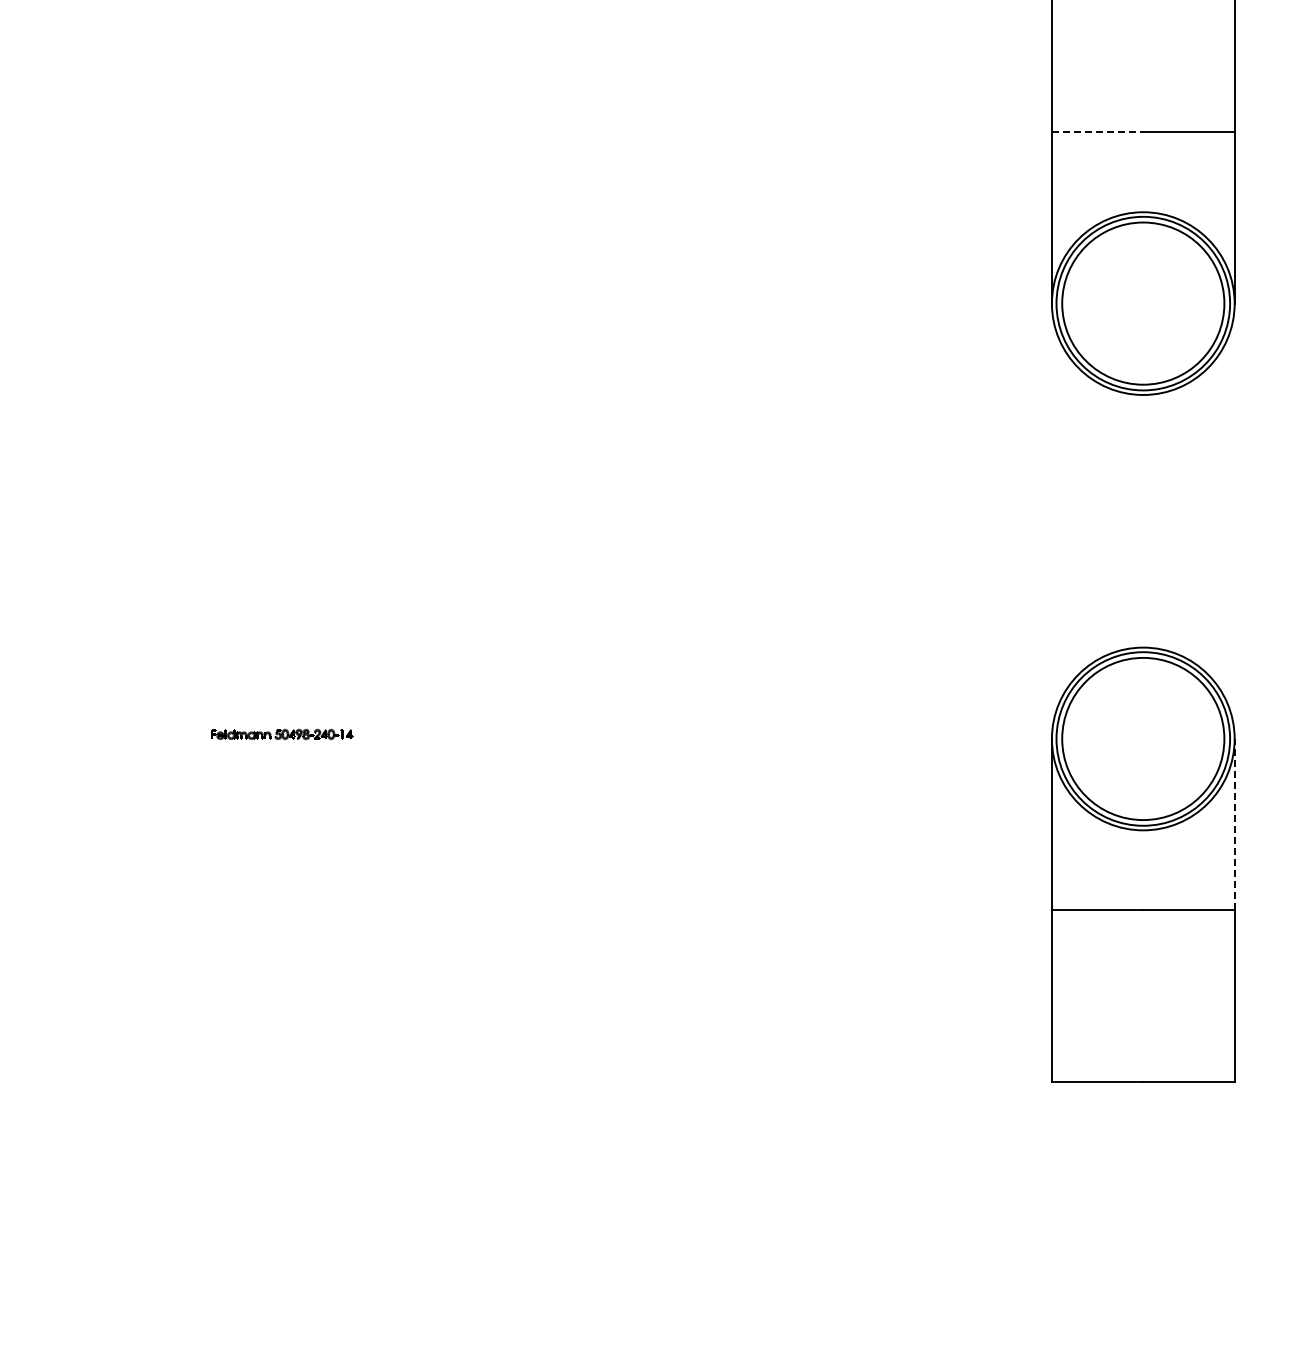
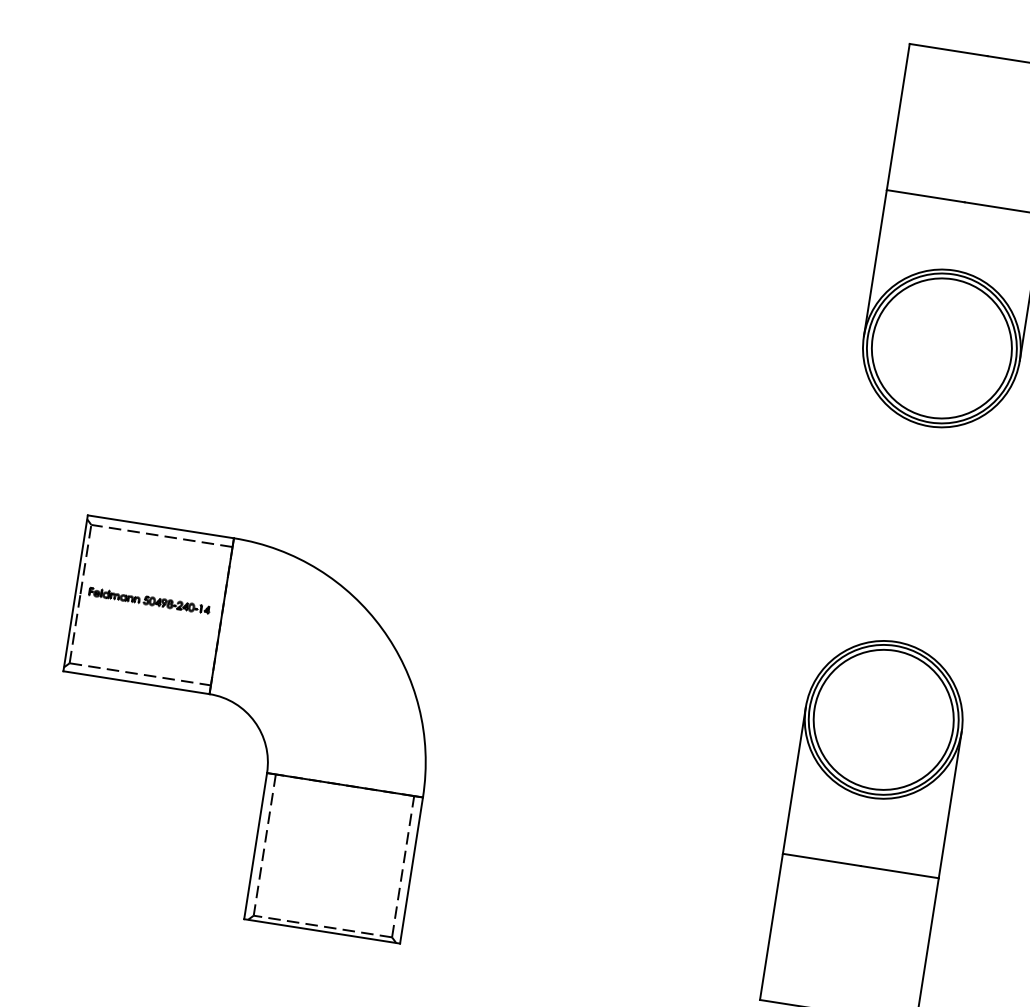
line: (1097, 132) -> (925, 196), dashed -> solid
line: (1234, 824) -> (950, 805), dashed -> solid
part: (422, 853) -> (253, 721), added

